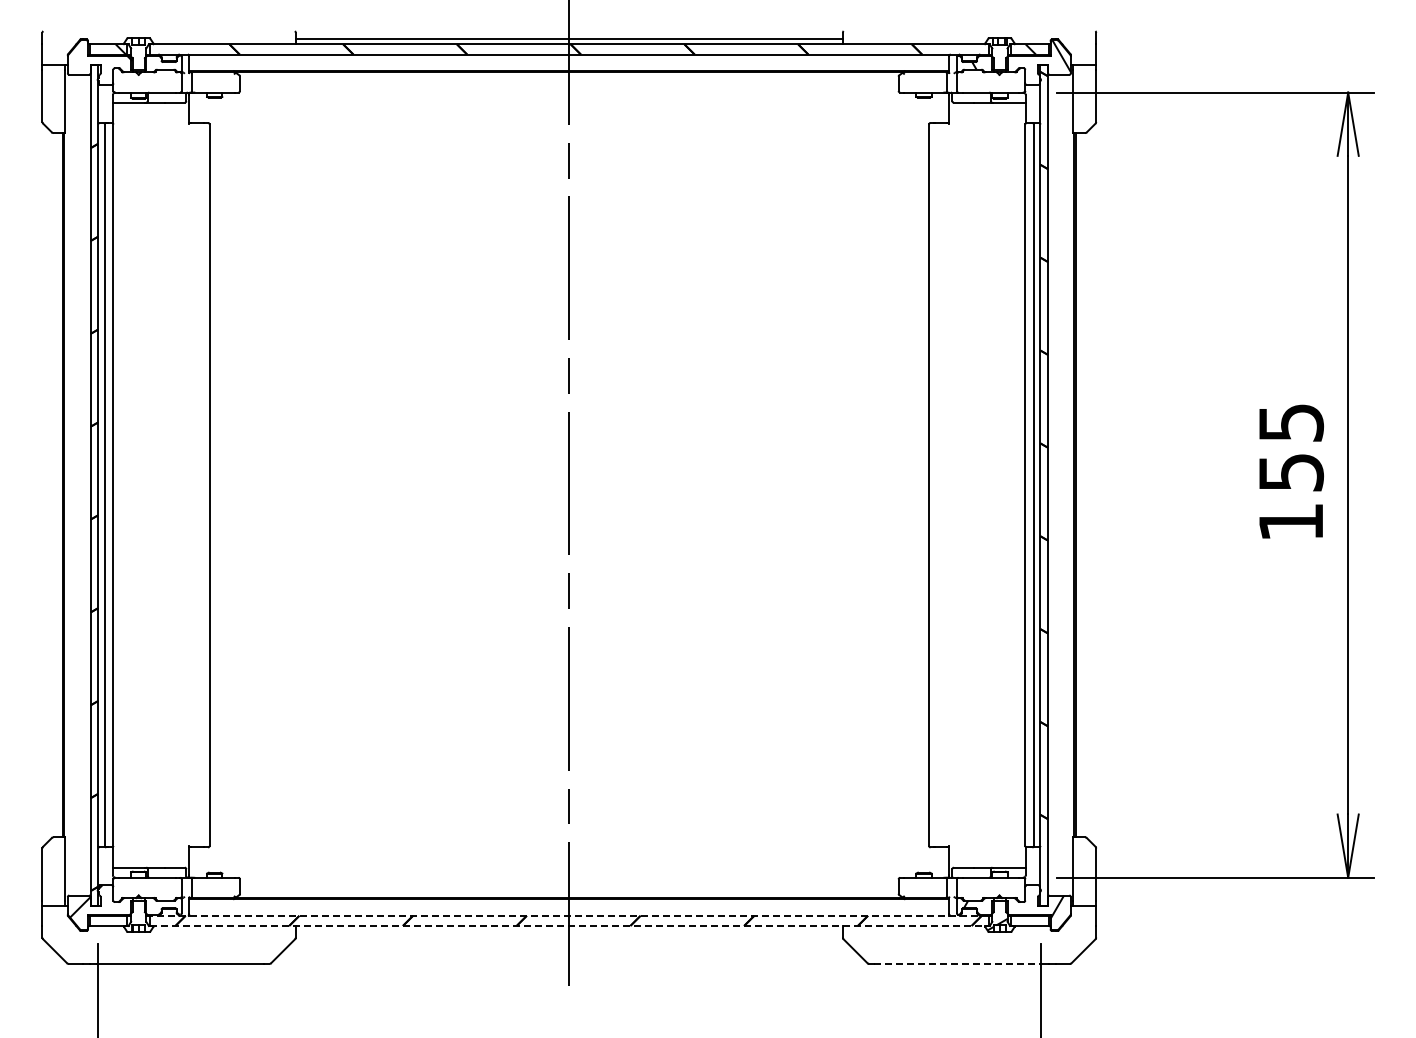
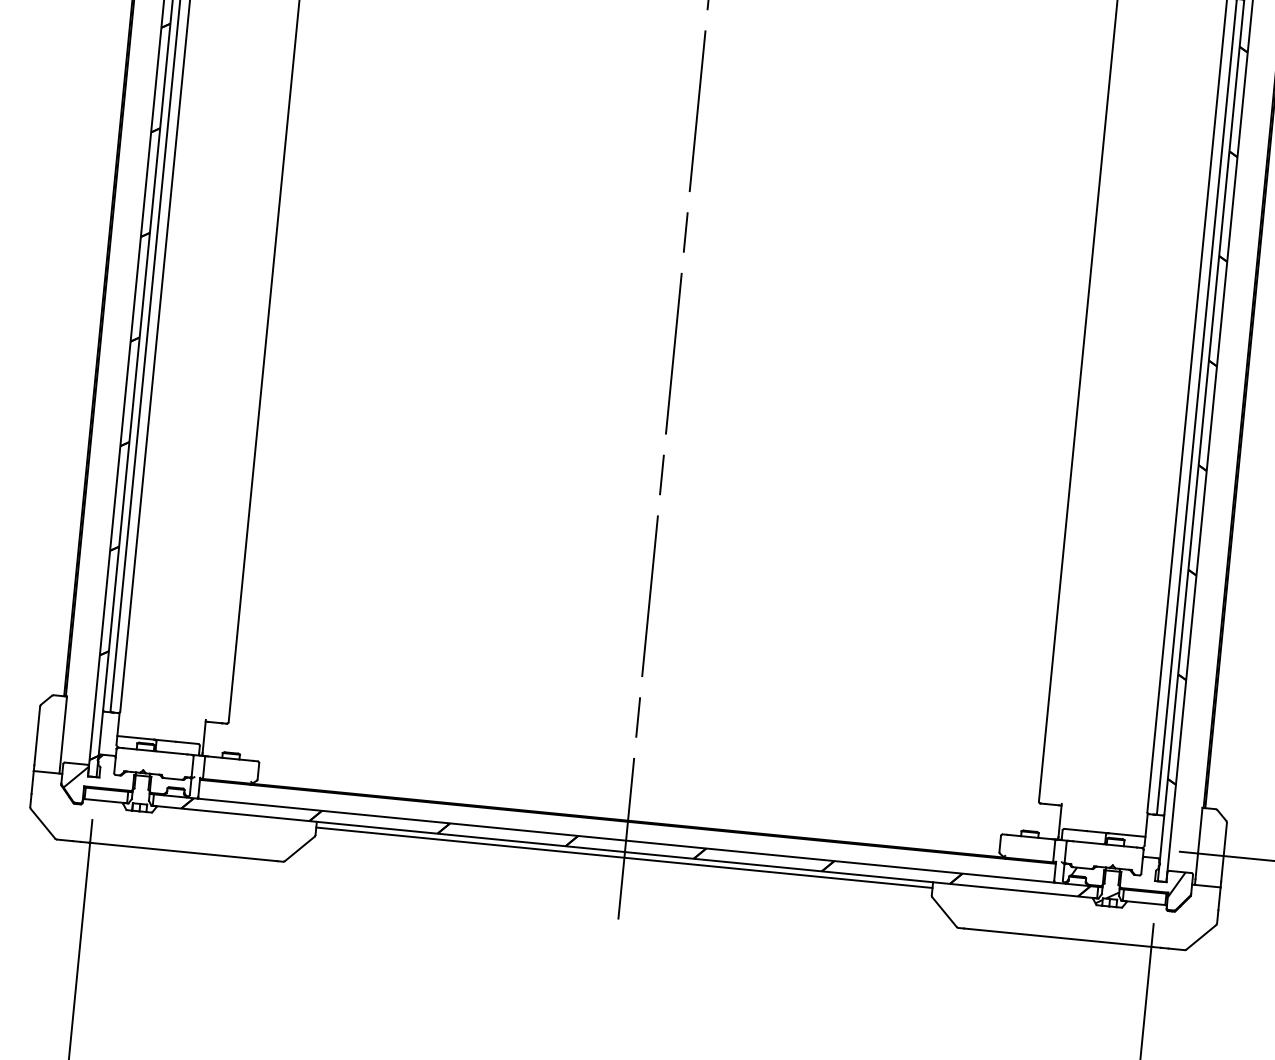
line: (568, 915) -> (625, 840), dashed -> solid
line: (569, 925) -> (625, 851), dashed -> solid
line: (568, 931) -> (623, 858), added
line: (957, 963) -> (1058, 937), dashed -> solid

